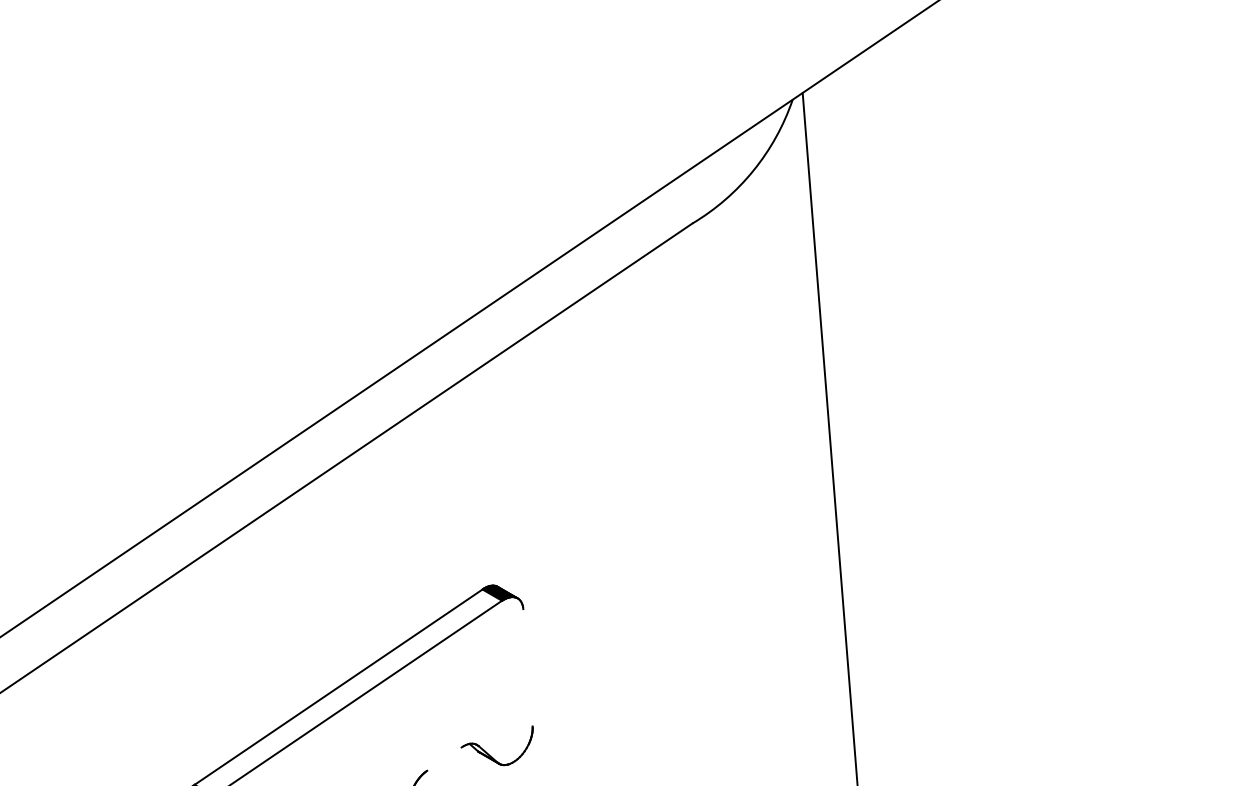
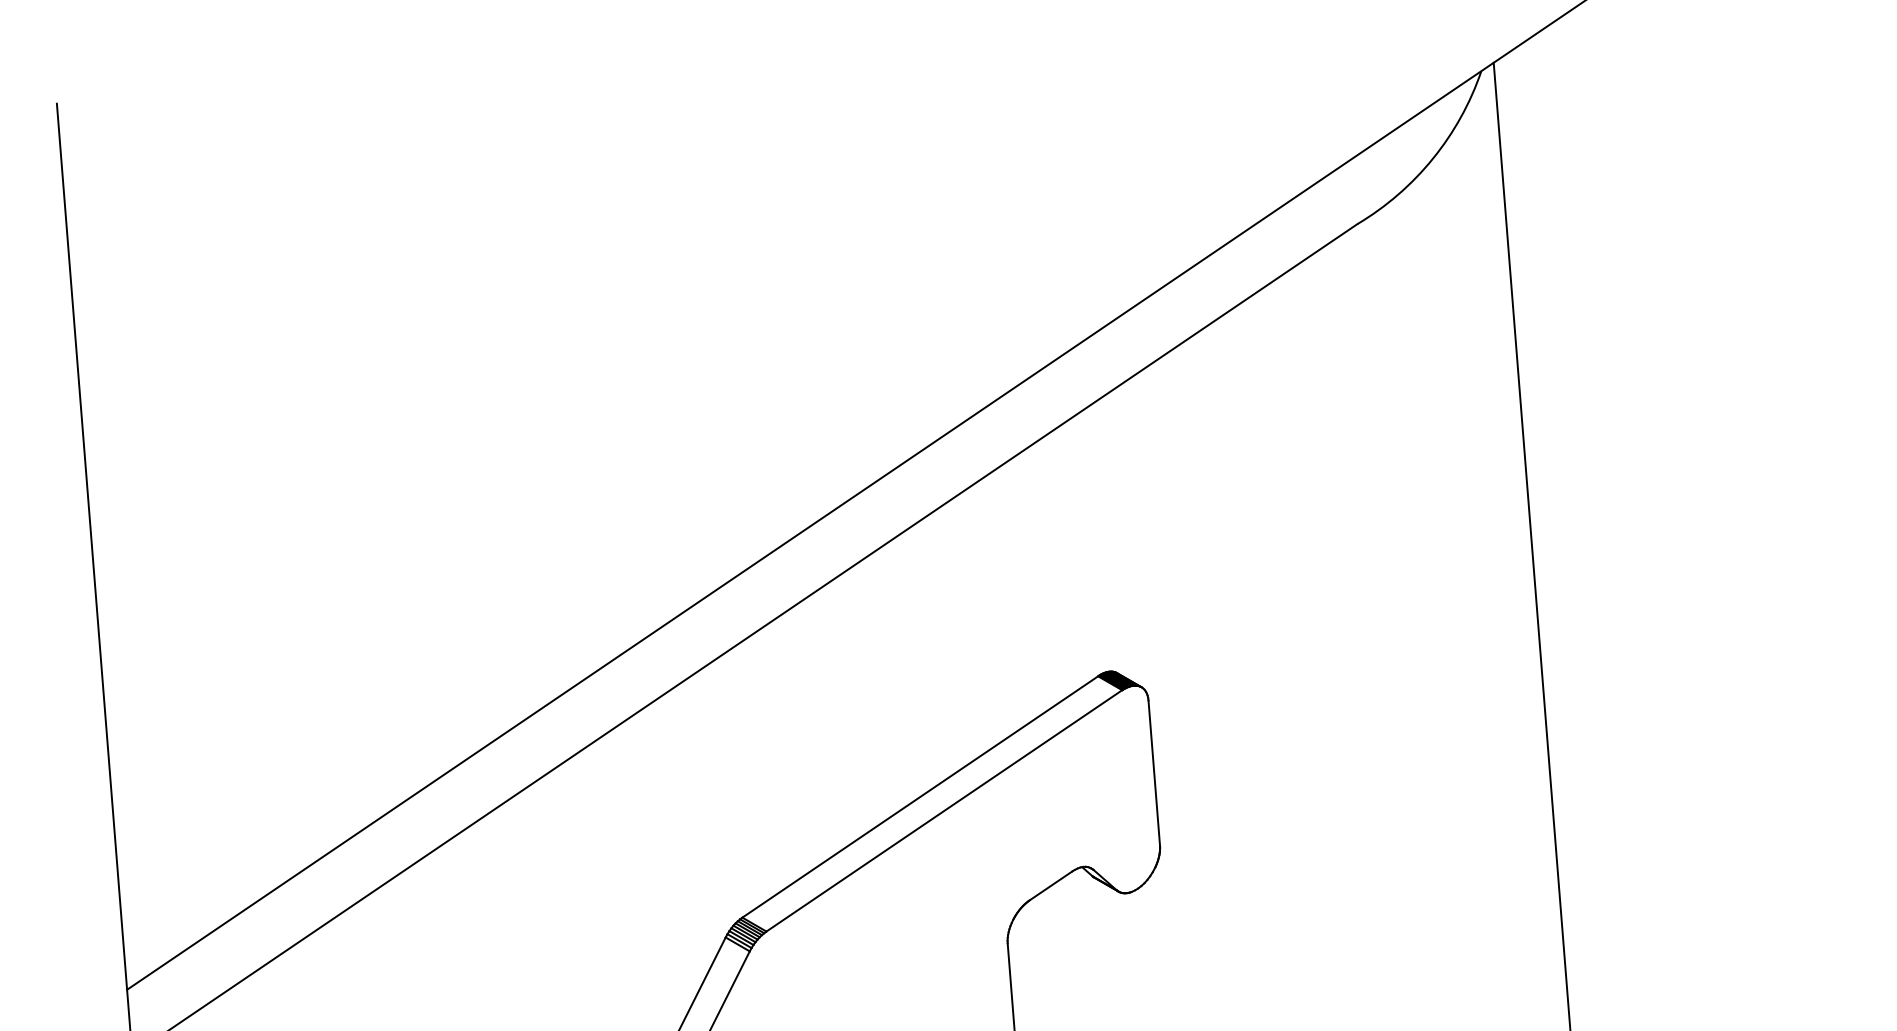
line: (528, 667) -> (1154, 772), added
line: (443, 758) -> (1050, 885), added

